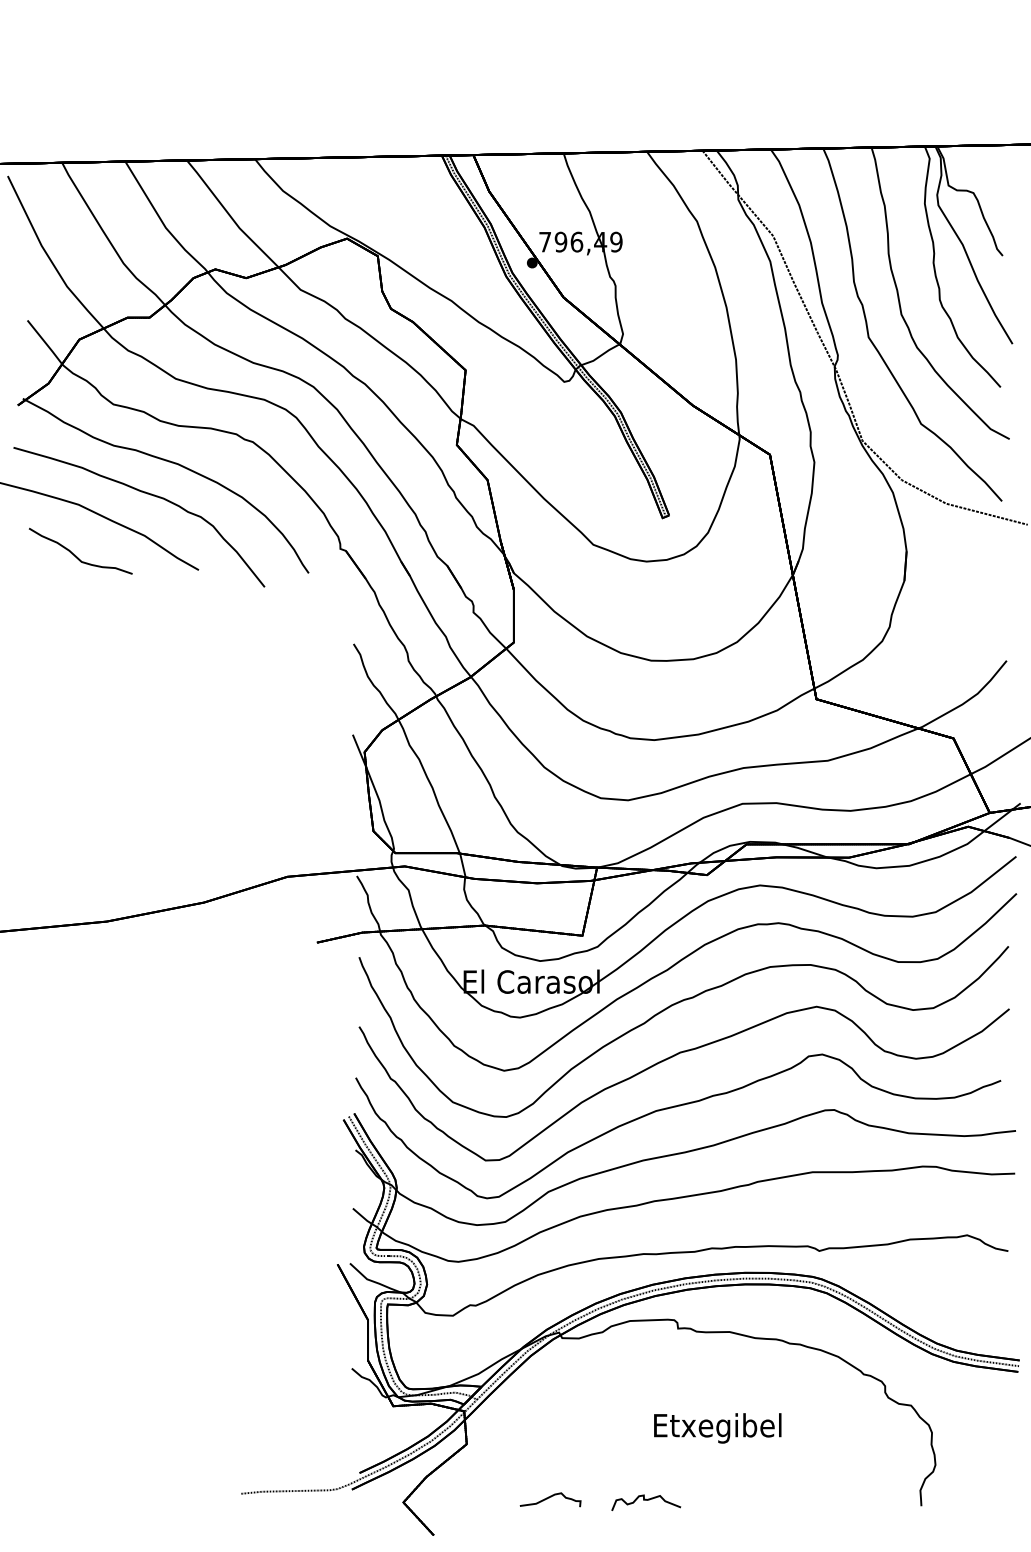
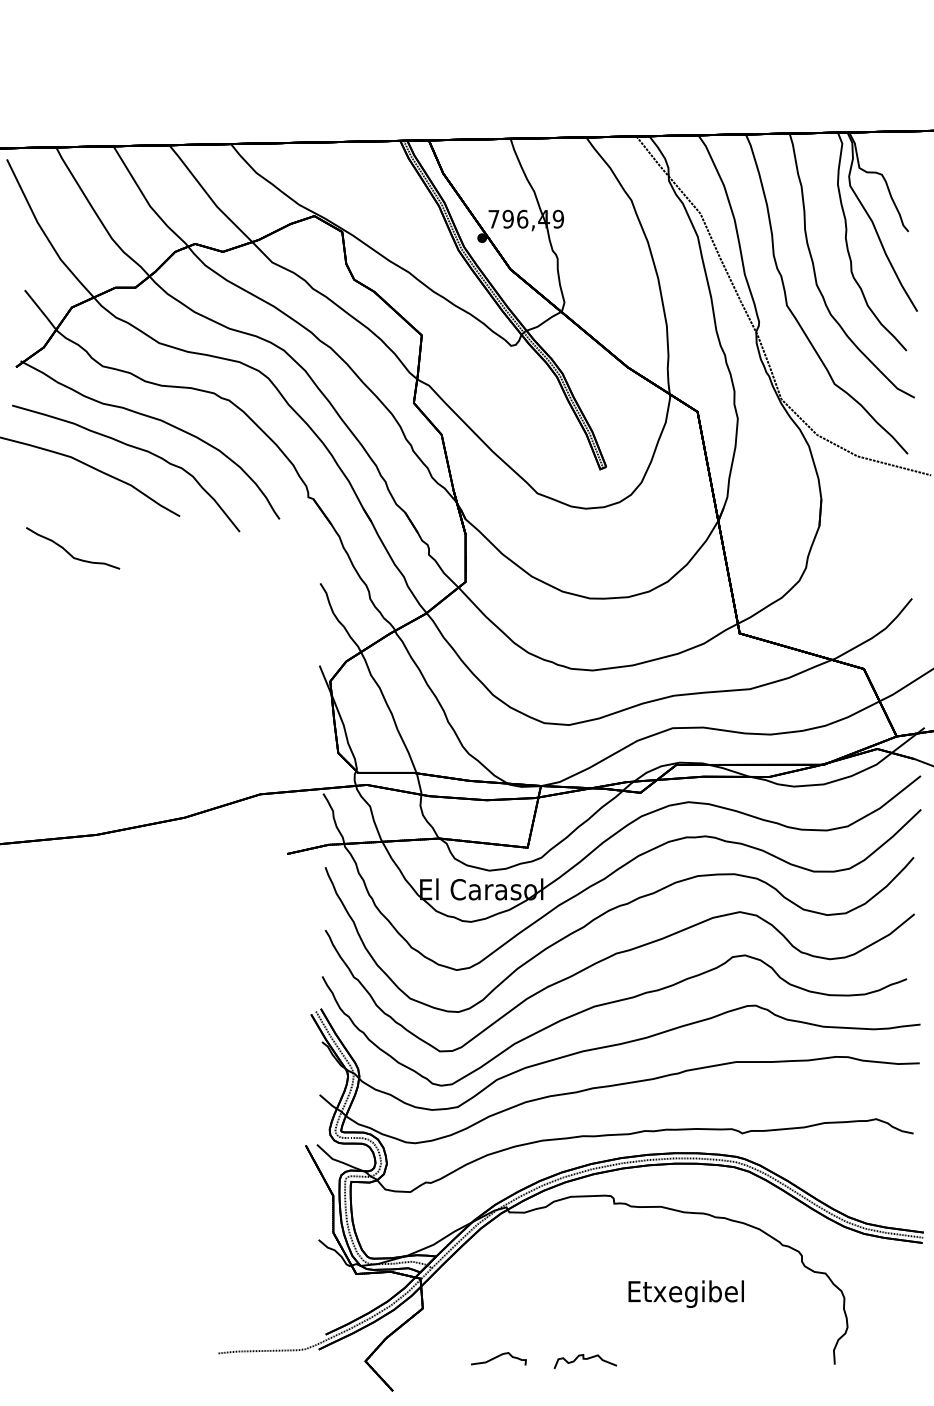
curve: (76, 555) -> (69, 552), moved
text: (716, 1427) -> (685, 1293), moved

